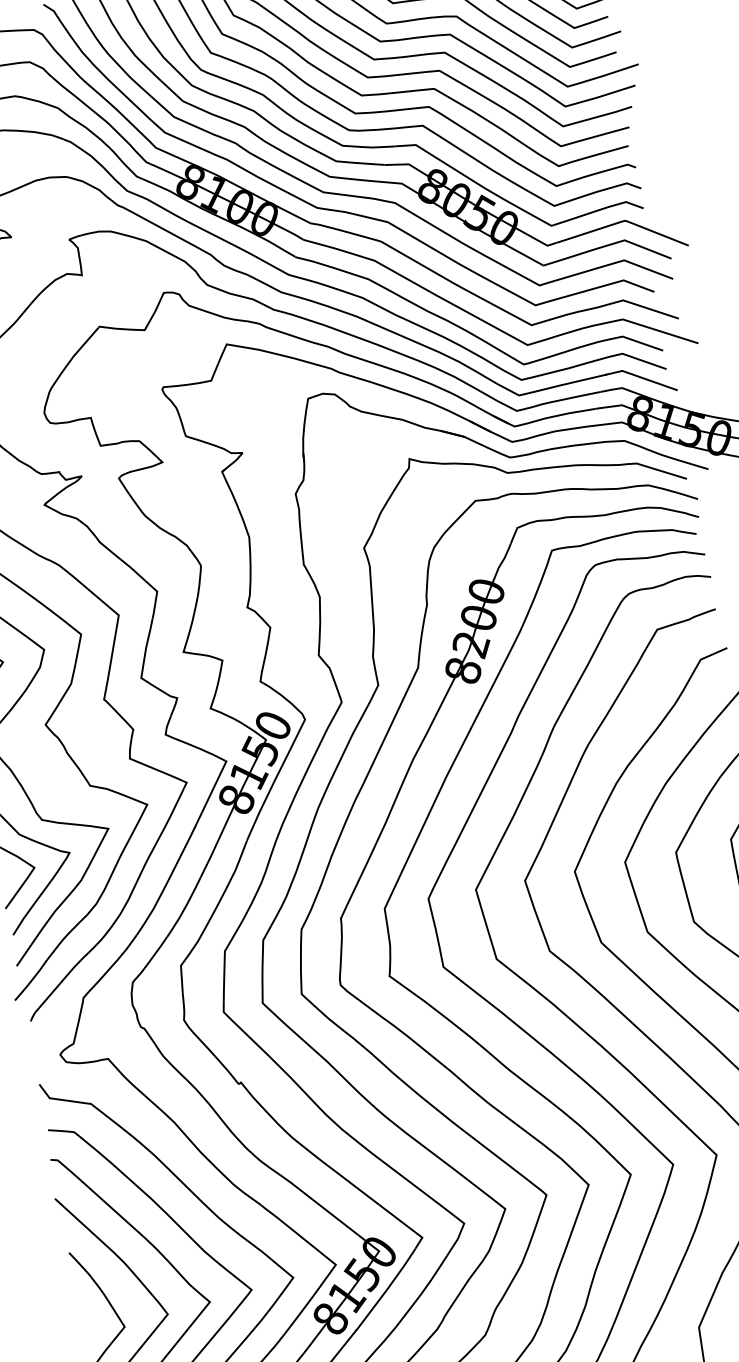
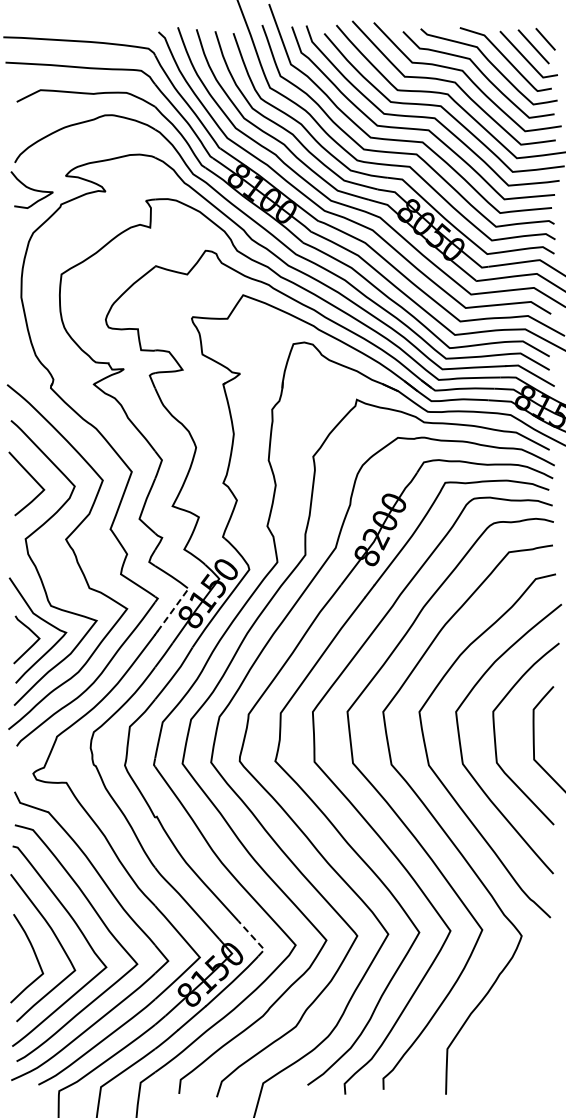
line: (211, 793) -> (173, 609), solid -> dashed
line: (407, 1225) -> (255, 939), solid -> dashed

